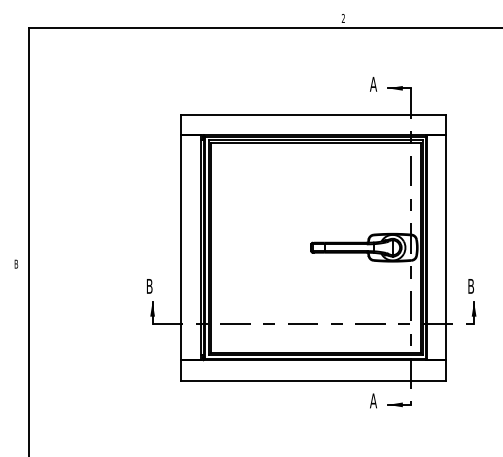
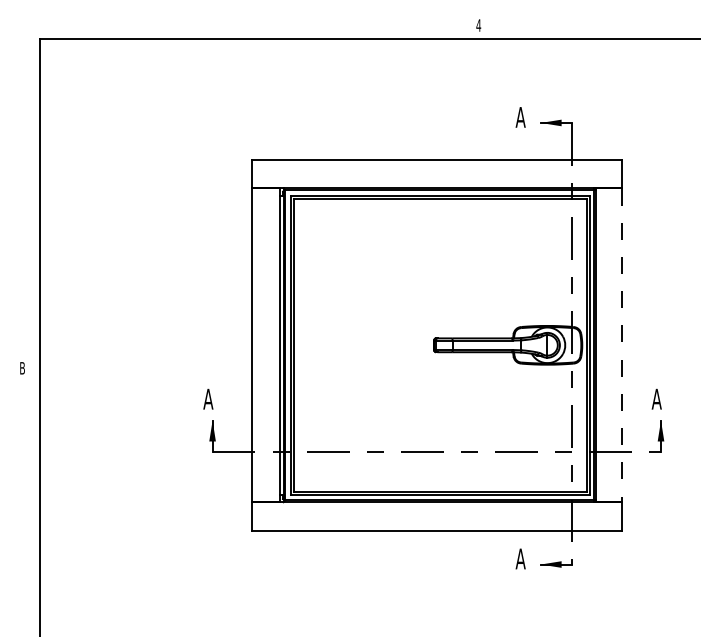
text: (343, 18) -> (478, 25), 2 -> 4
line: (446, 247) -> (622, 345), solid -> dashed
text: (149, 285) -> (208, 398), B -> A
text: (470, 285) -> (656, 398), B -> A

